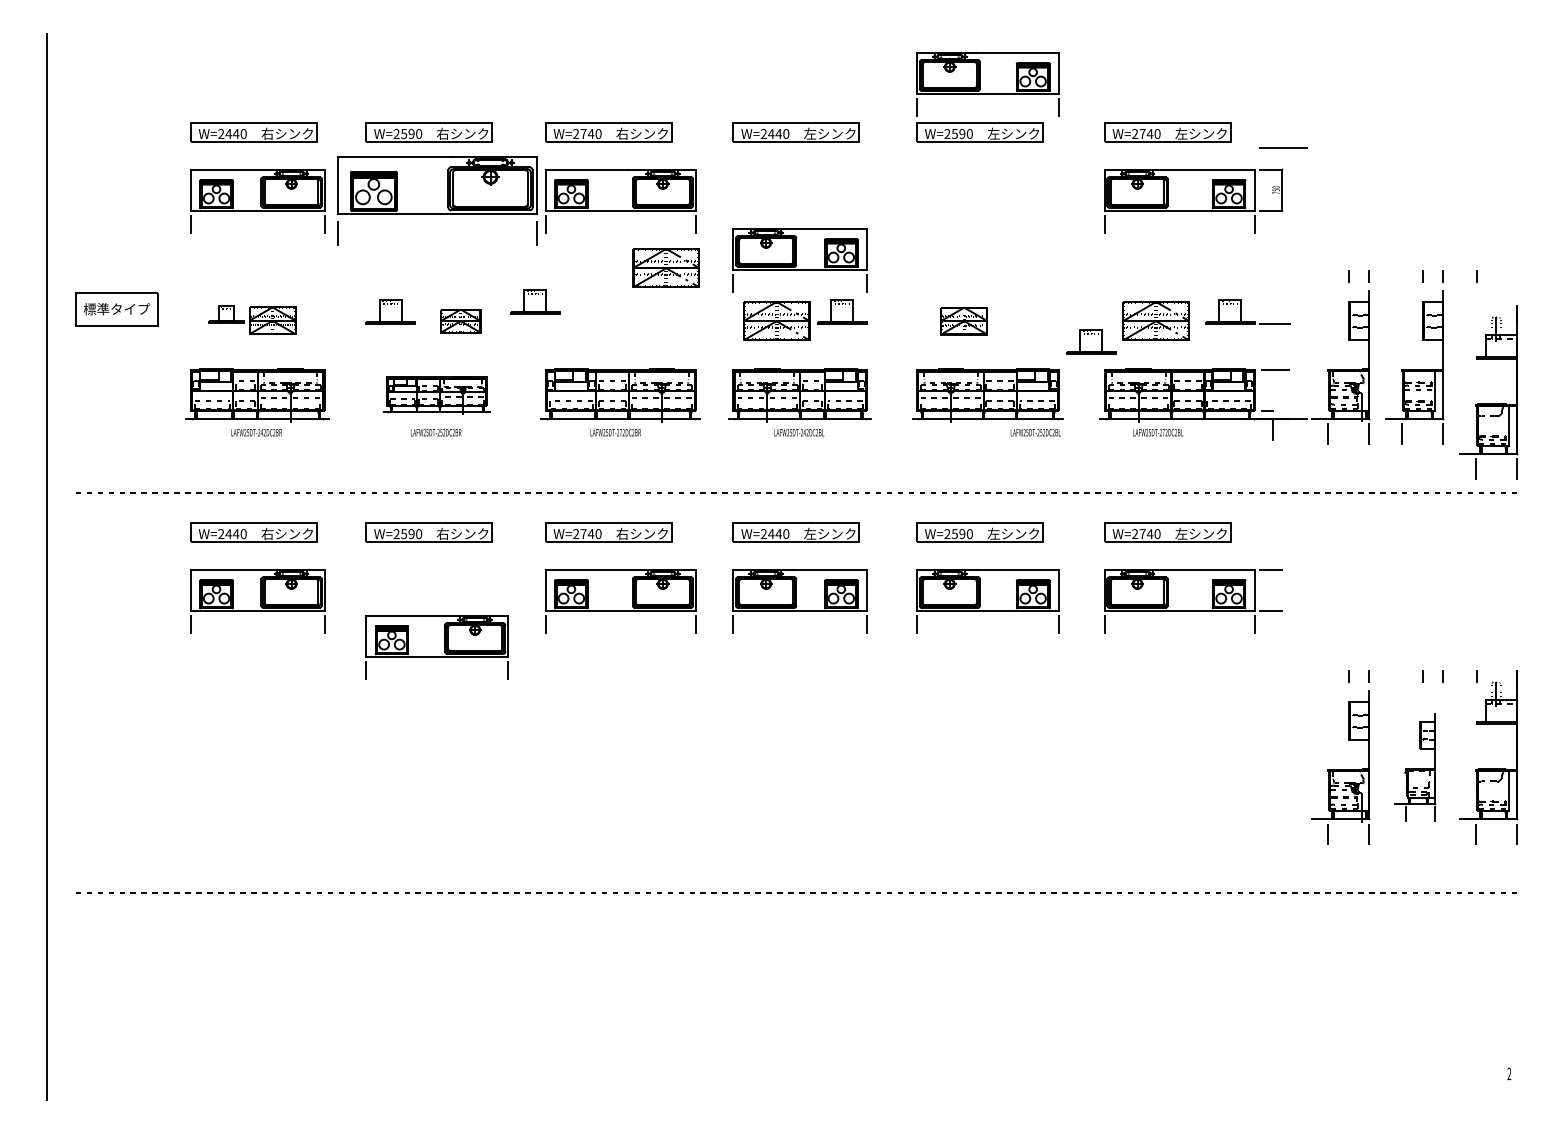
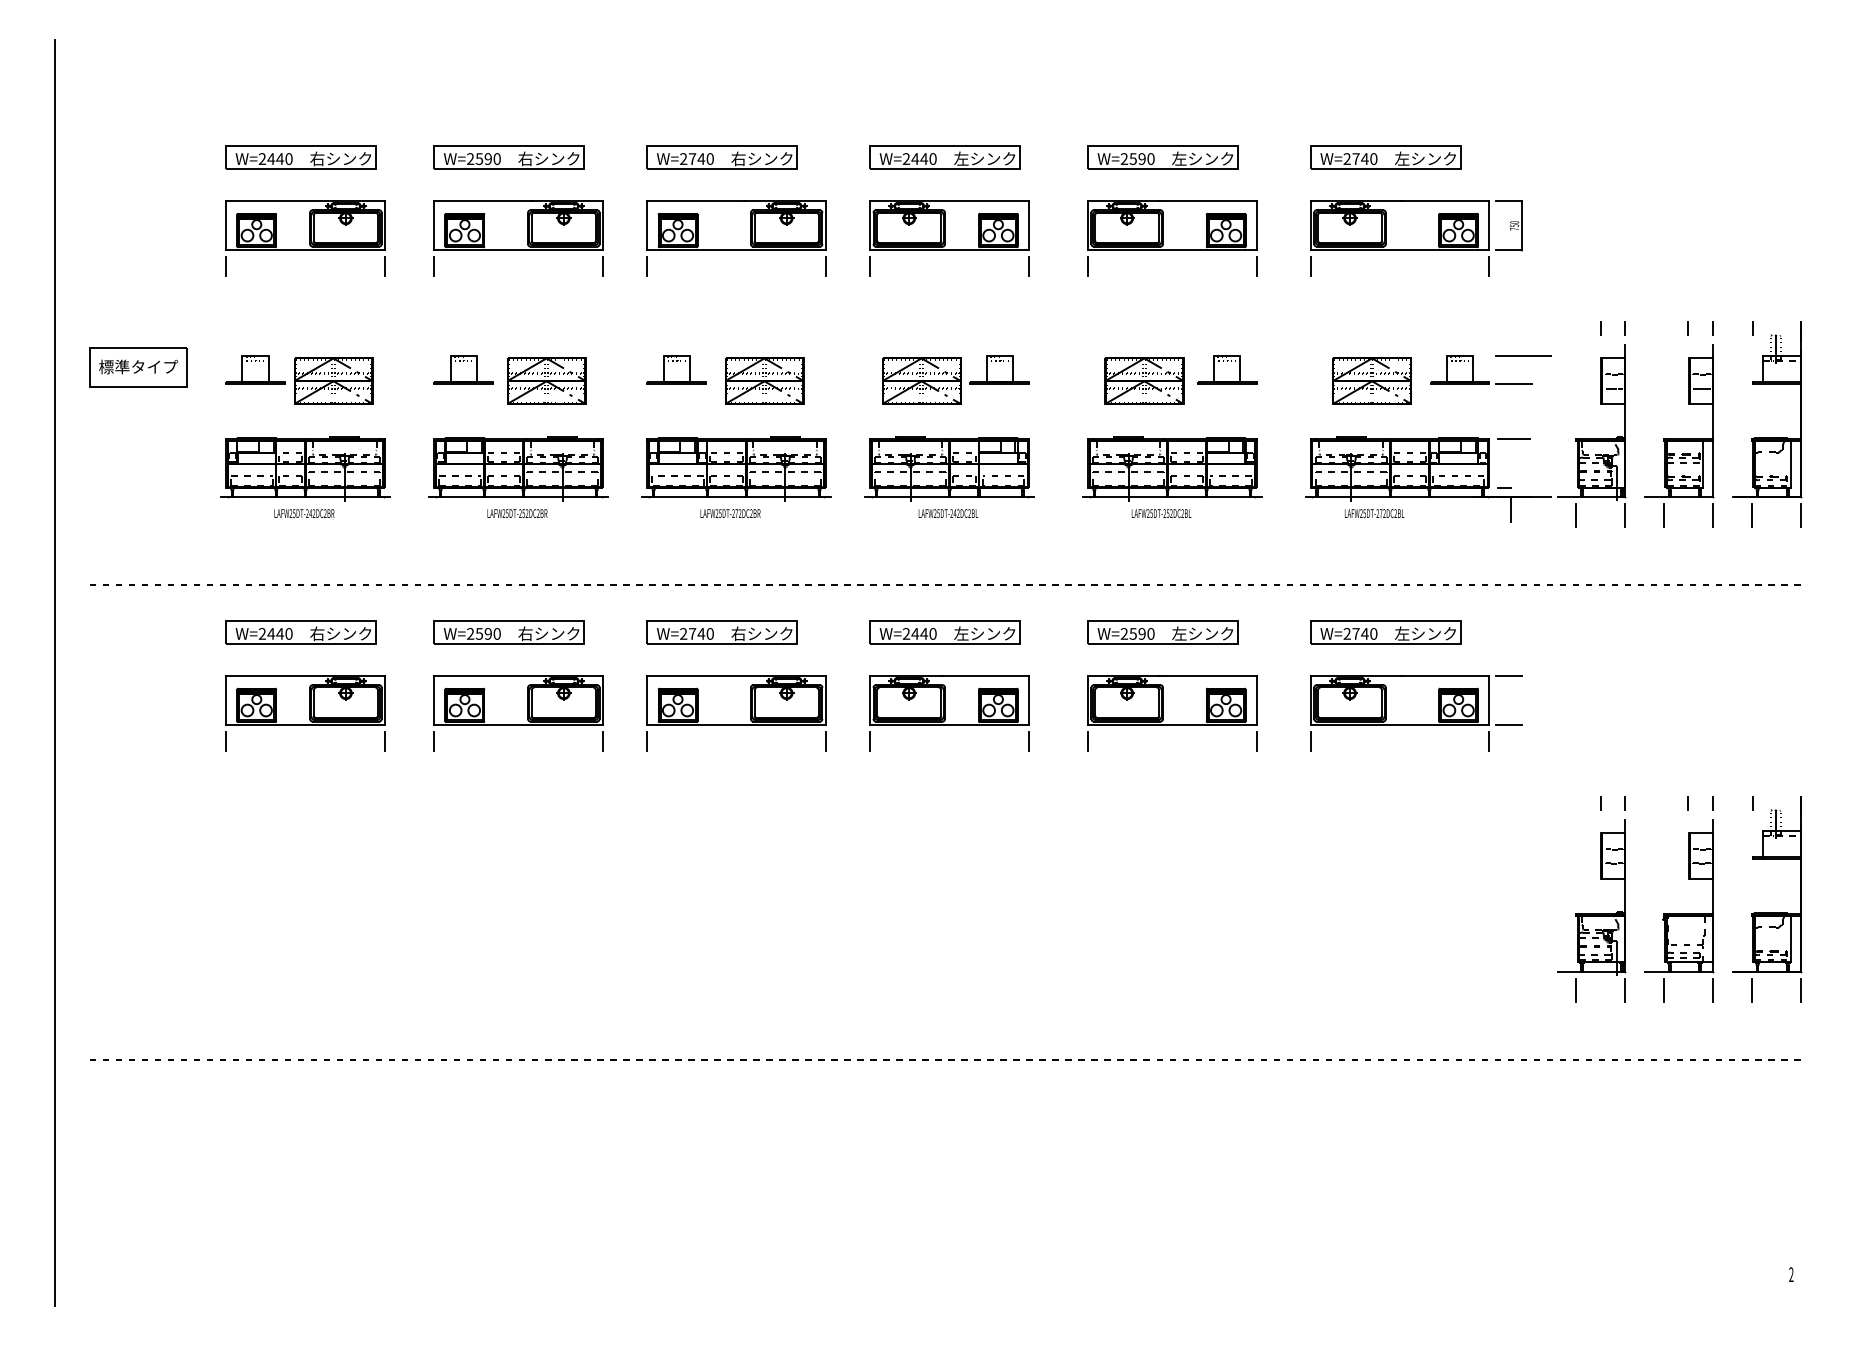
part: (987, 84) -> (1171, 239), moved
line: (1283, 147) -> (1523, 355), moved
part: (436, 201) -> (517, 239), size x0.71
part: (799, 260) -> (948, 239), moved
part: (665, 267) -> (763, 380), moved
part: (535, 301) -> (676, 369), moved
part: (252, 319) -> (299, 379), size x1.43
part: (460, 320) -> (546, 380), size x1.67
part: (963, 320) -> (1143, 380), size x1.43
part: (1091, 341) -> (1227, 369), moved
part: (436, 395) -> (517, 469), size x1.43
part: (1488, 403) -> (1766, 437), moved
text: (1035, 432) -> (1161, 513), moved
part: (436, 647) -> (517, 713), moved
part: (1414, 767) -> (1678, 910), size x1.43

